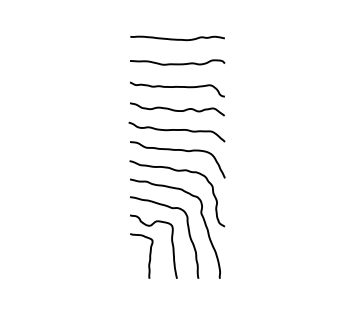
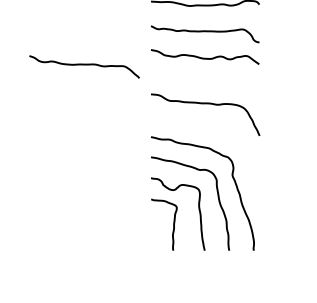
curve: (176, 130) -> (84, 65), moved
curve: (177, 171) -> (205, 128), removed

